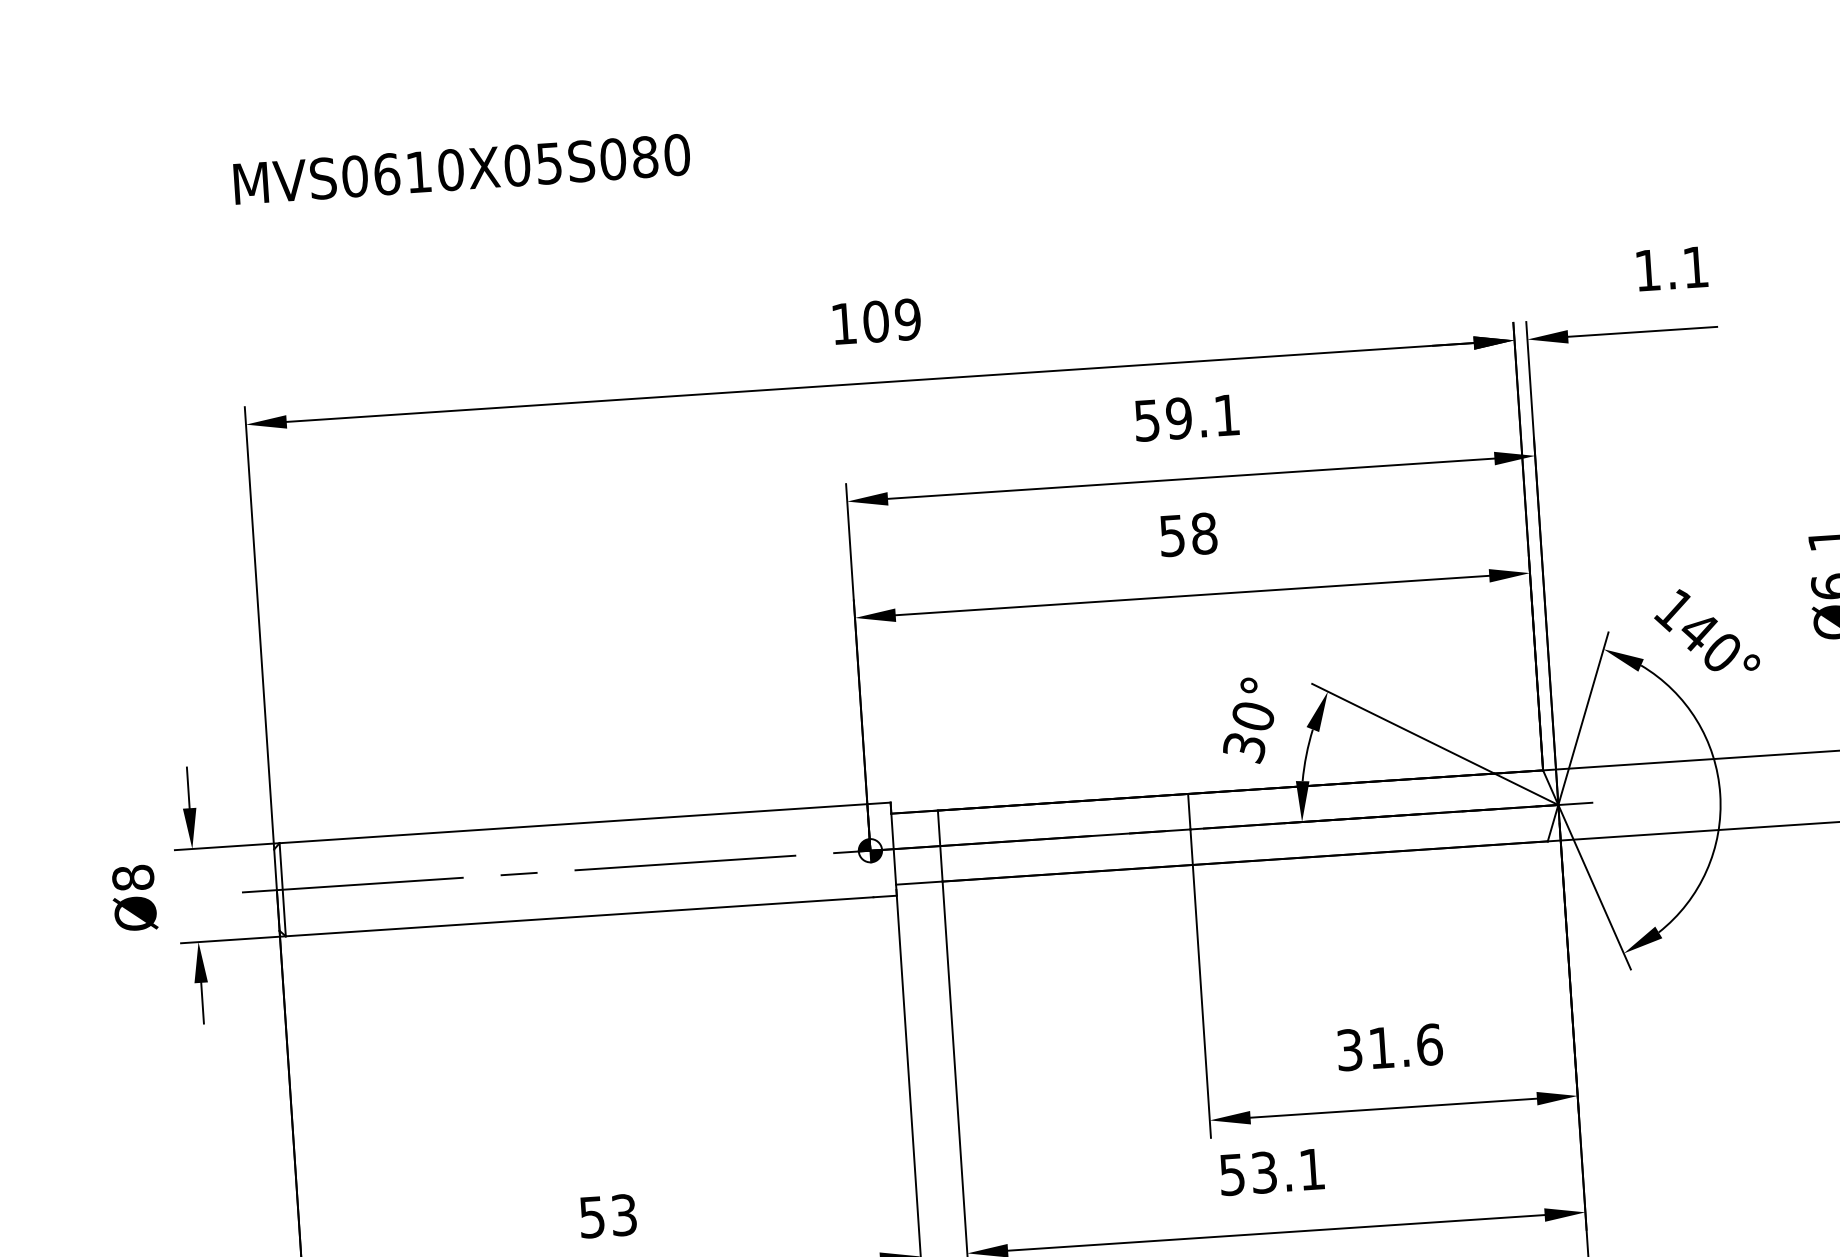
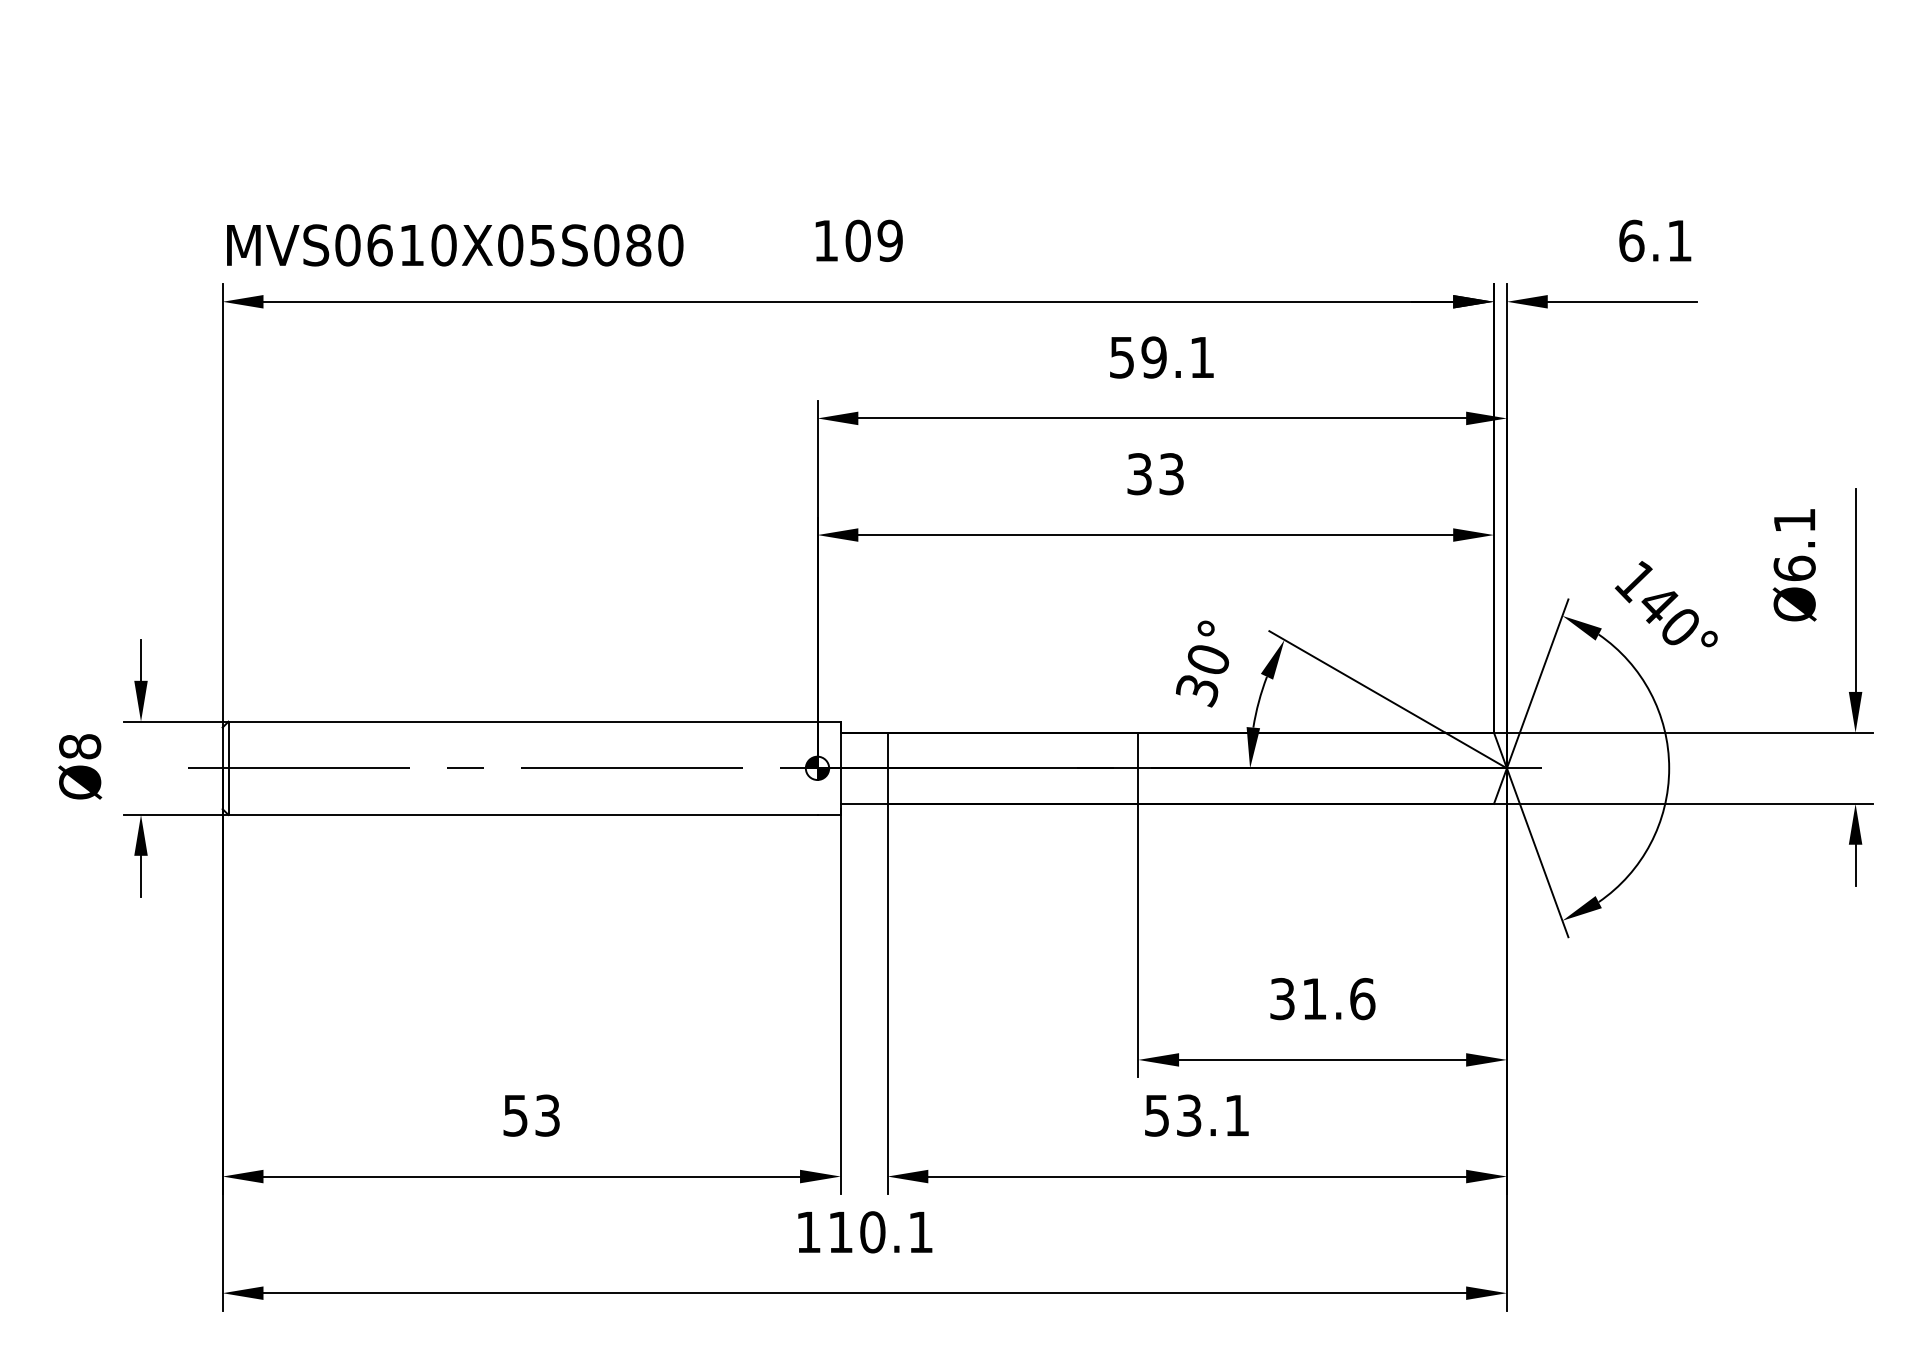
text: (462, 169) -> (455, 245), moved
text: (1647, 270) -> (1631, 240), 1.1 -> 6.1
text: (1189, 535) -> (1156, 474), 58 -> 33

